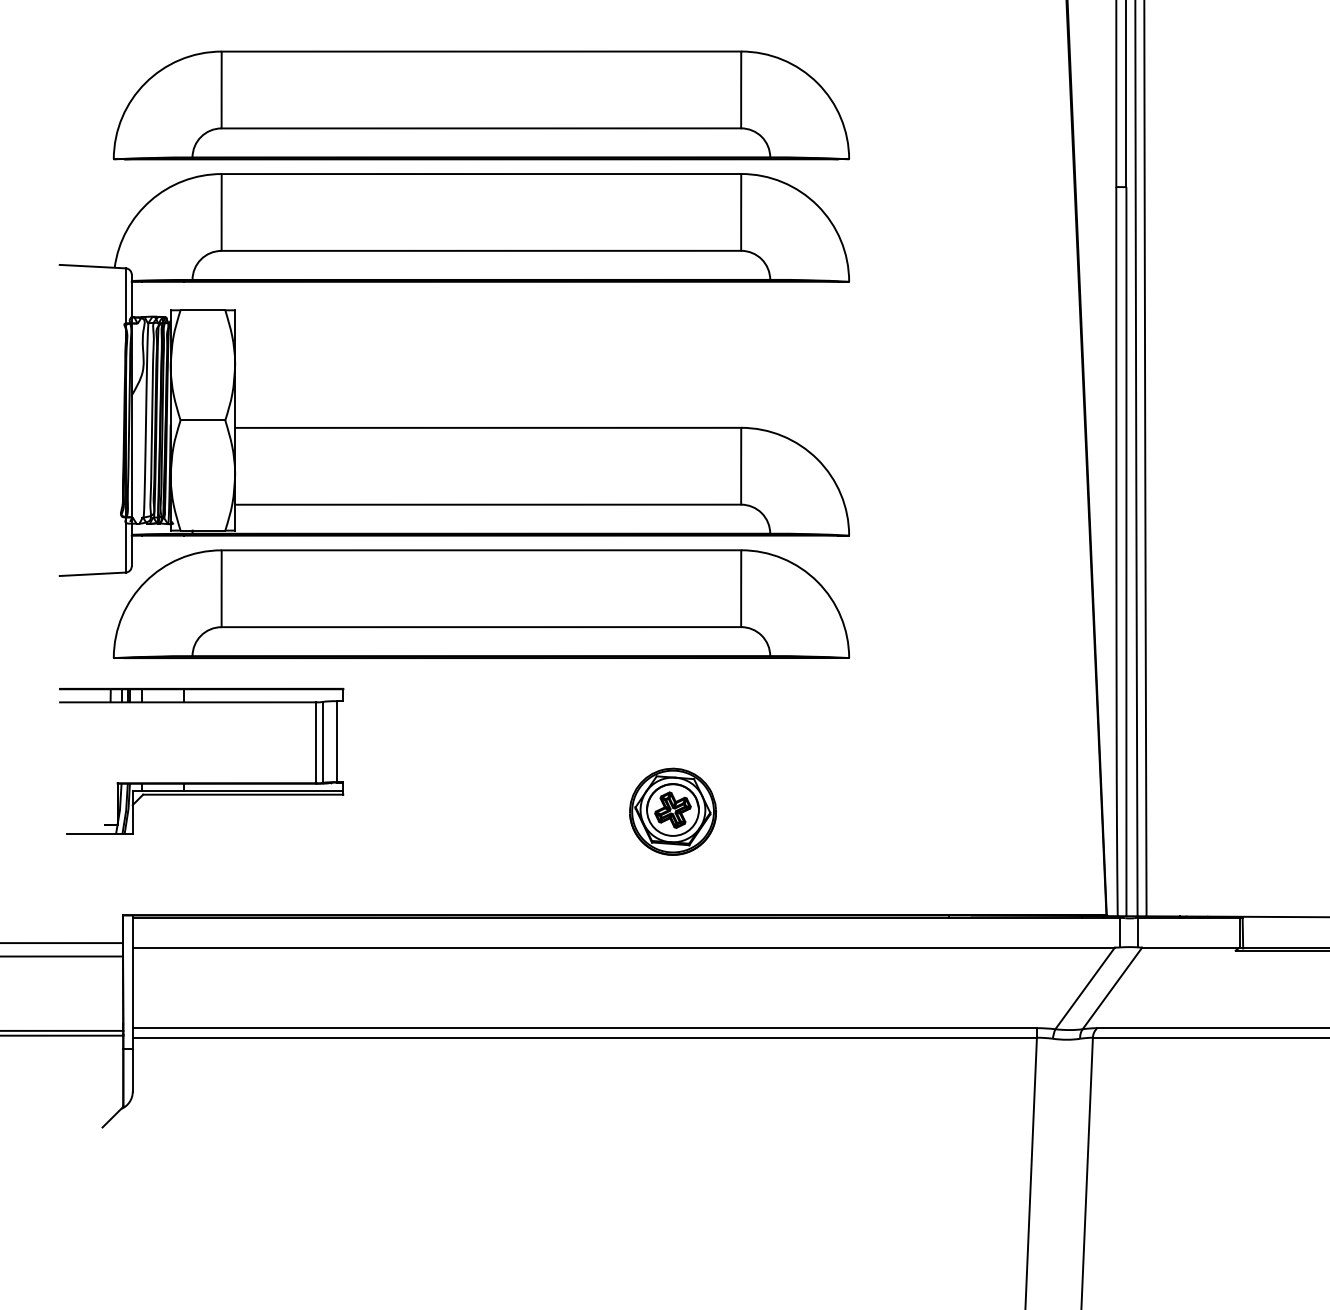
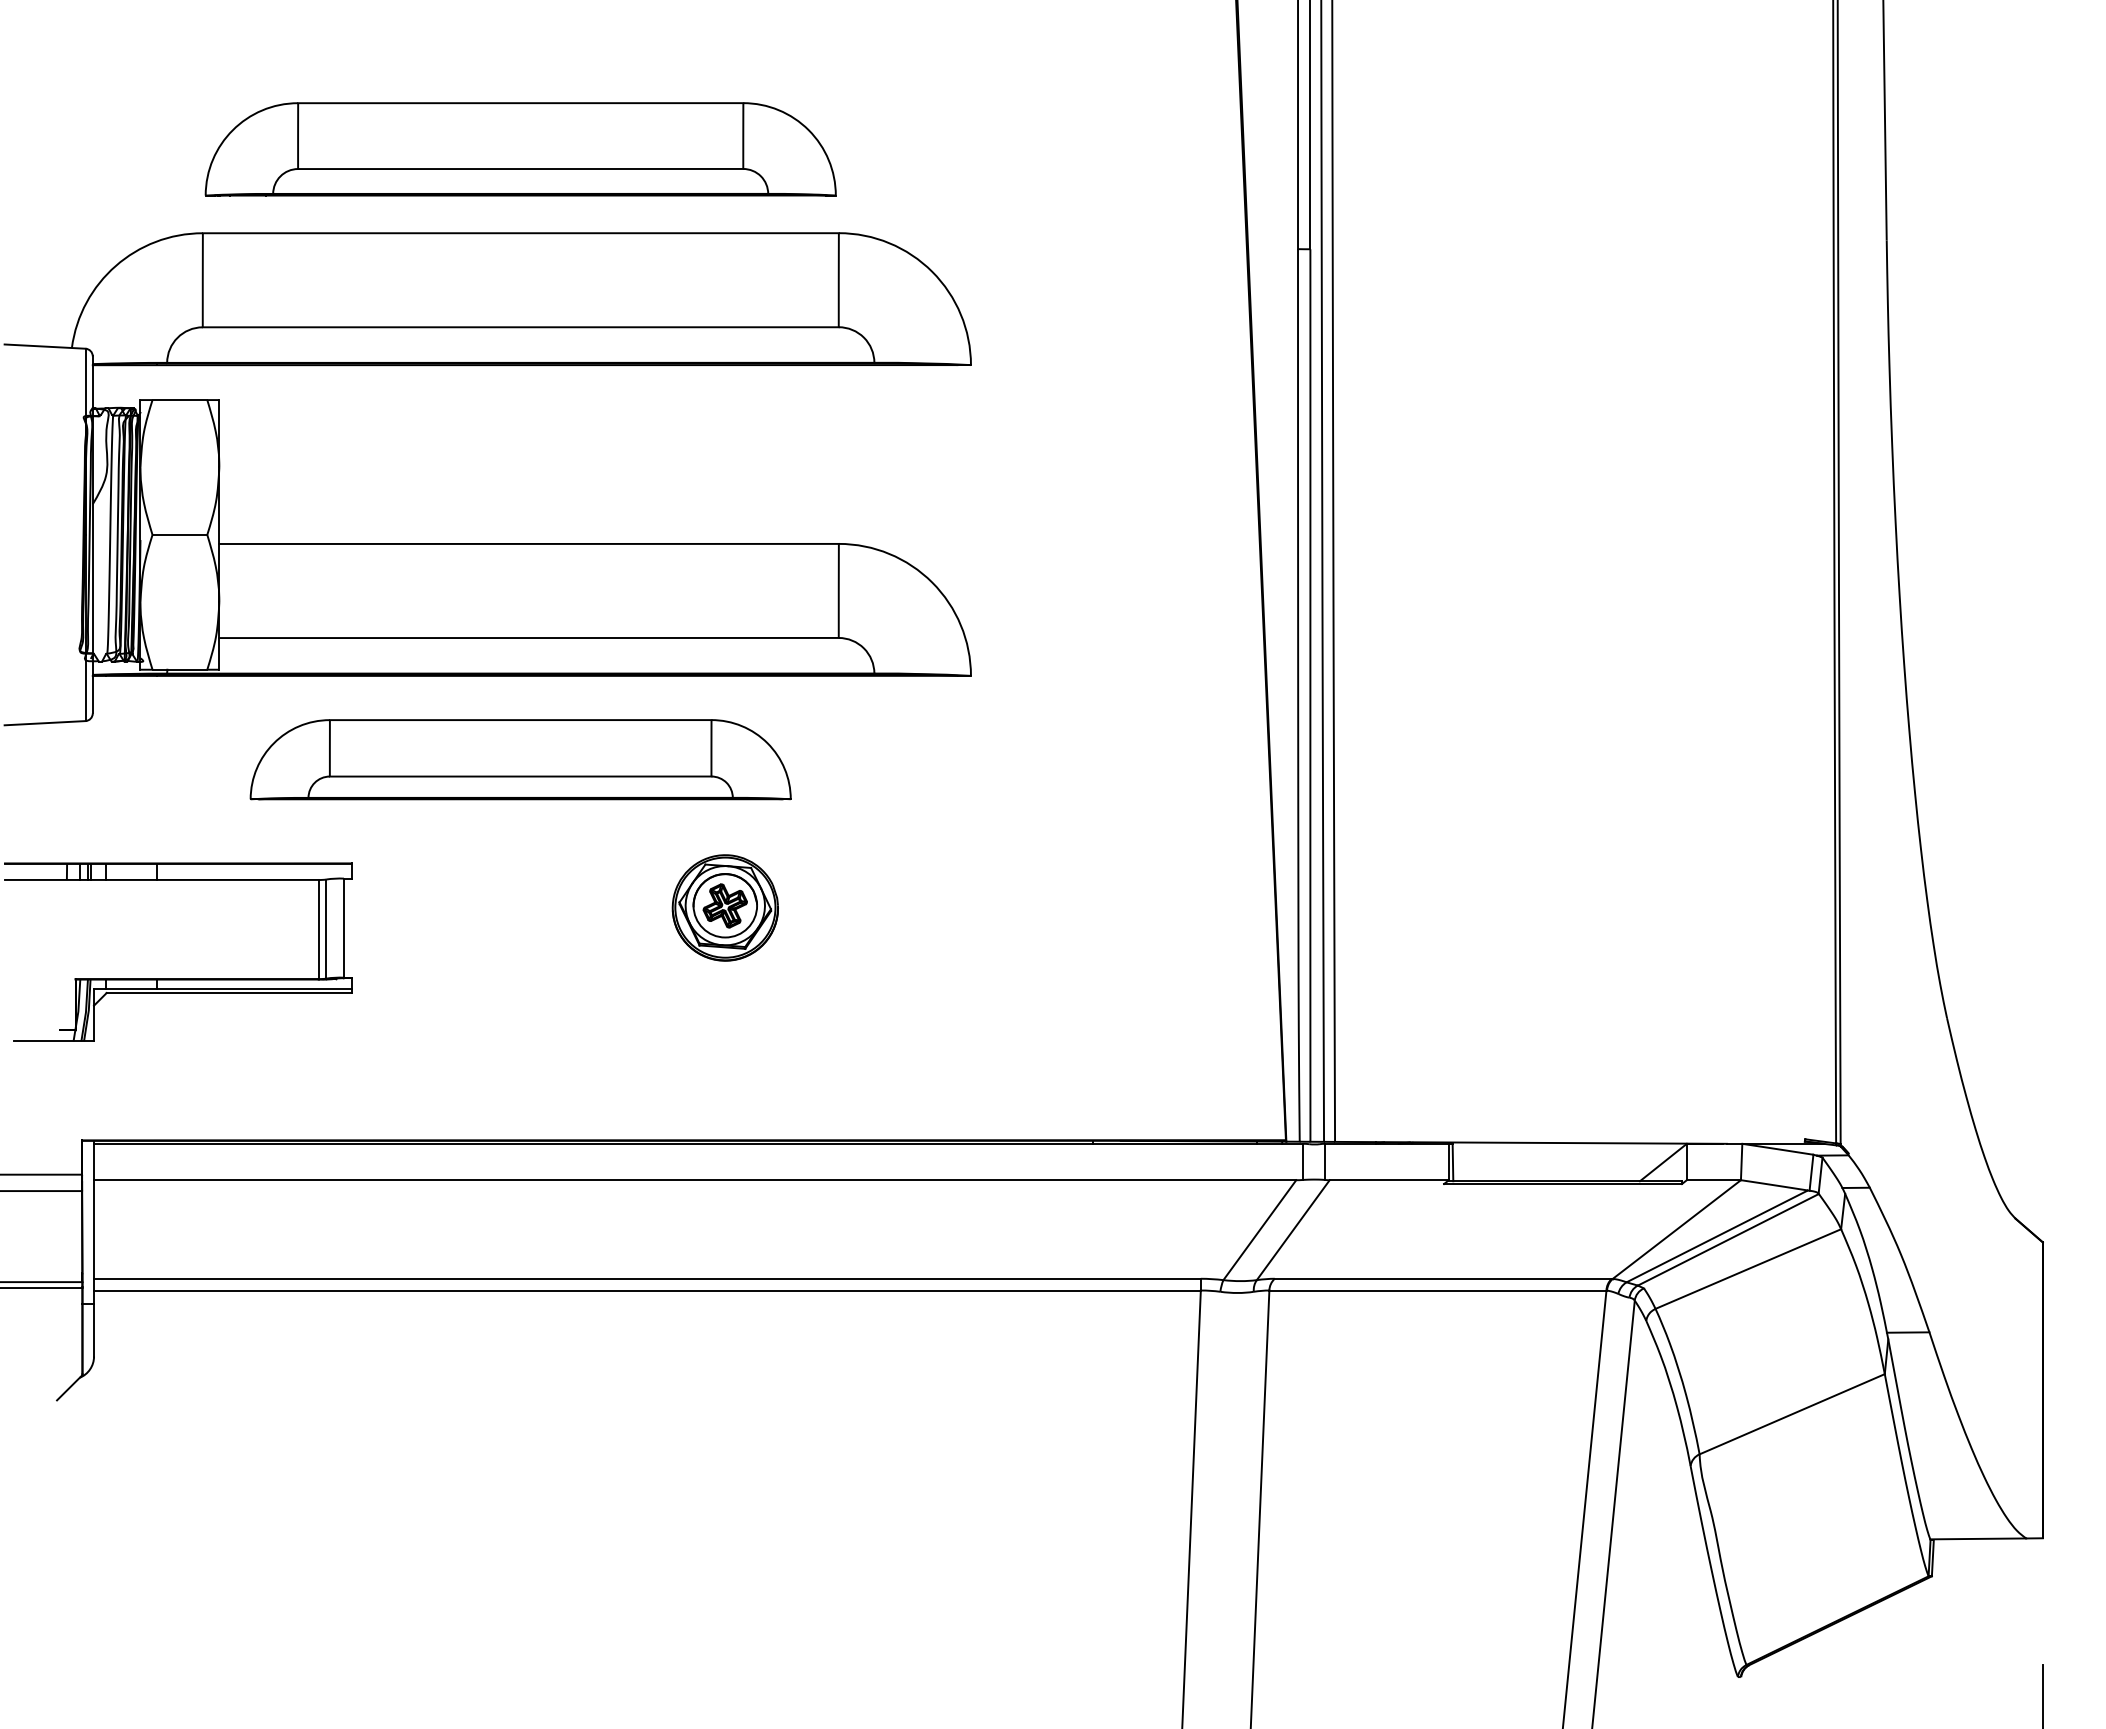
part: (481, 105) -> (520, 149), size x0.7
part: (481, 603) -> (520, 759), size x0.6
part: (672, 811) -> (724, 907), moved

